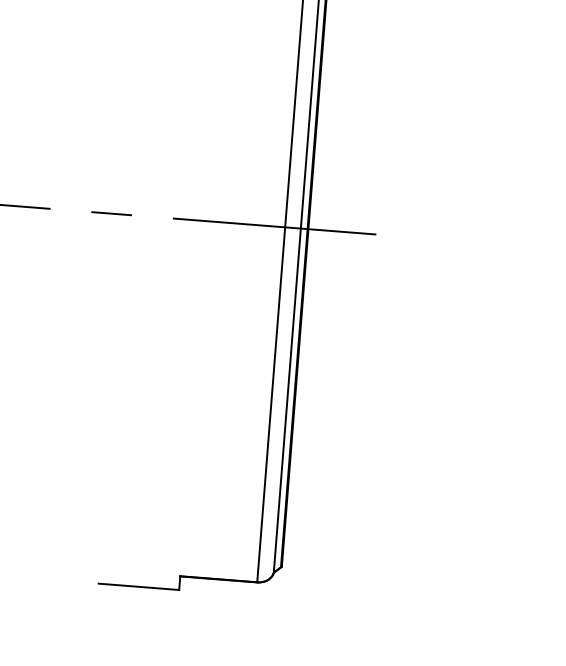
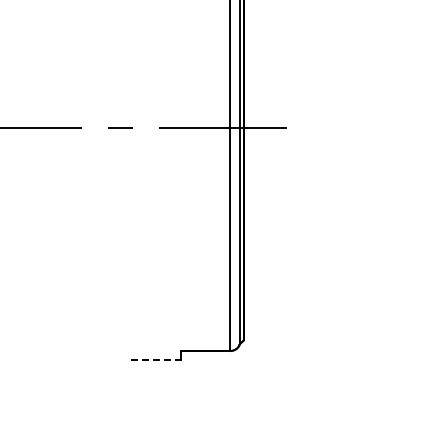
line: (139, 586) -> (156, 359), solid -> dashed

